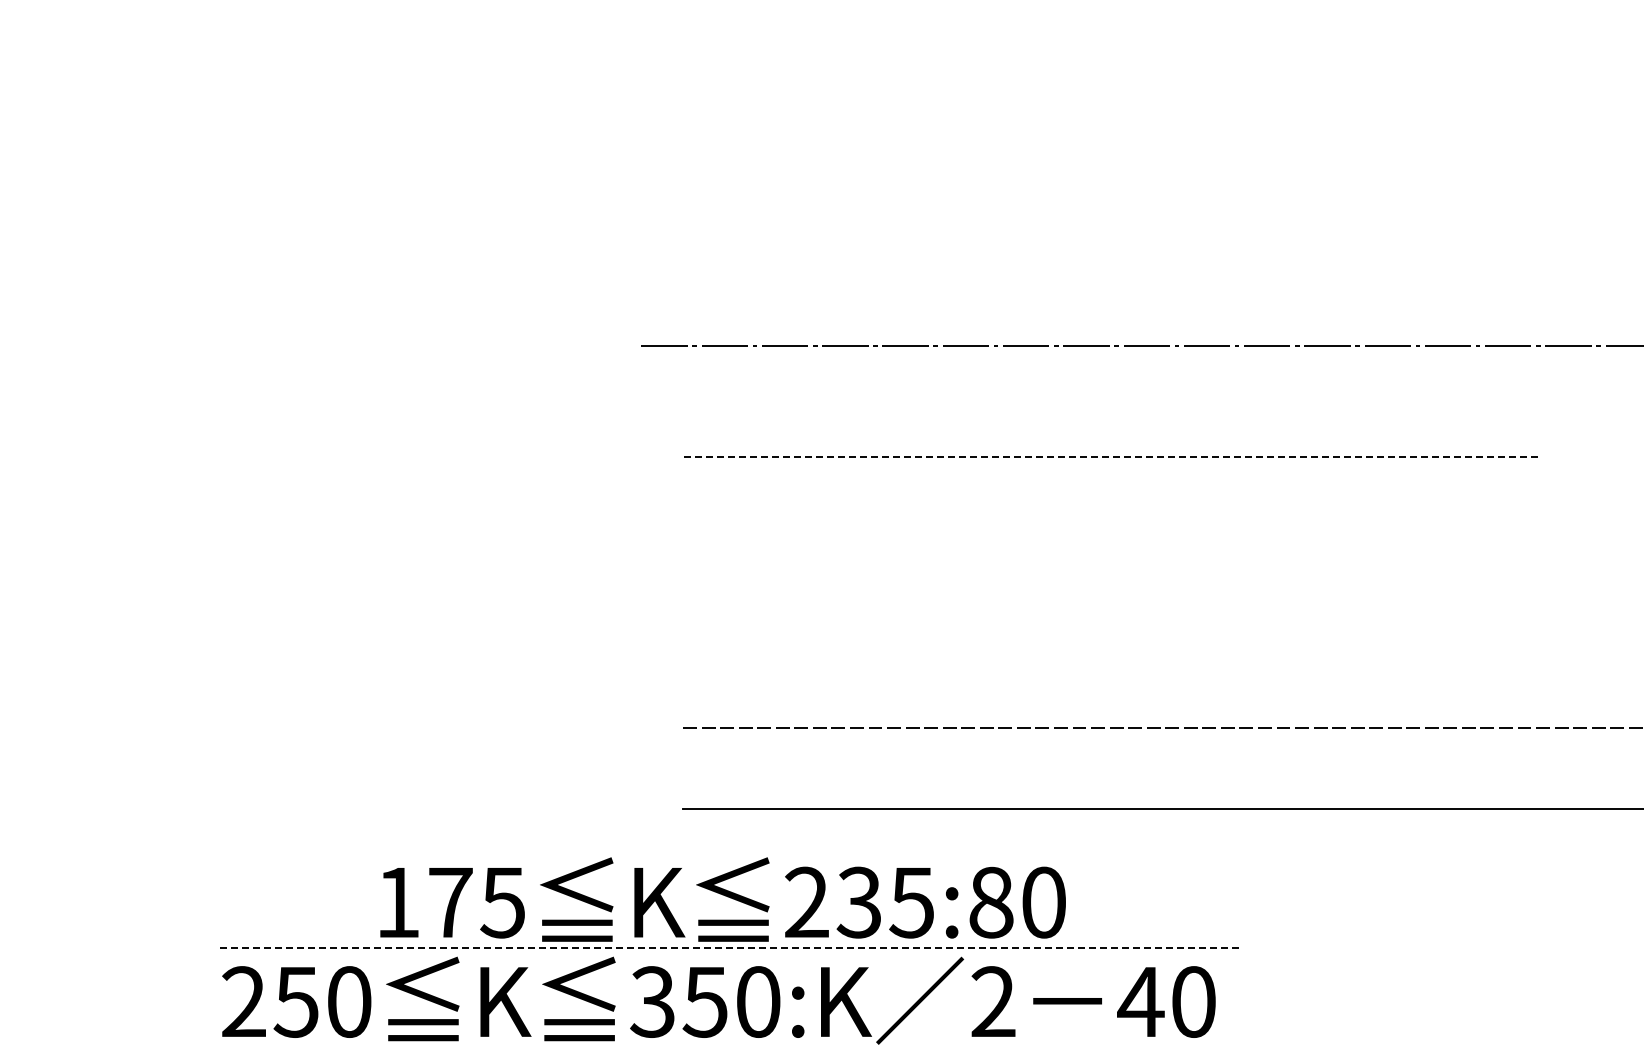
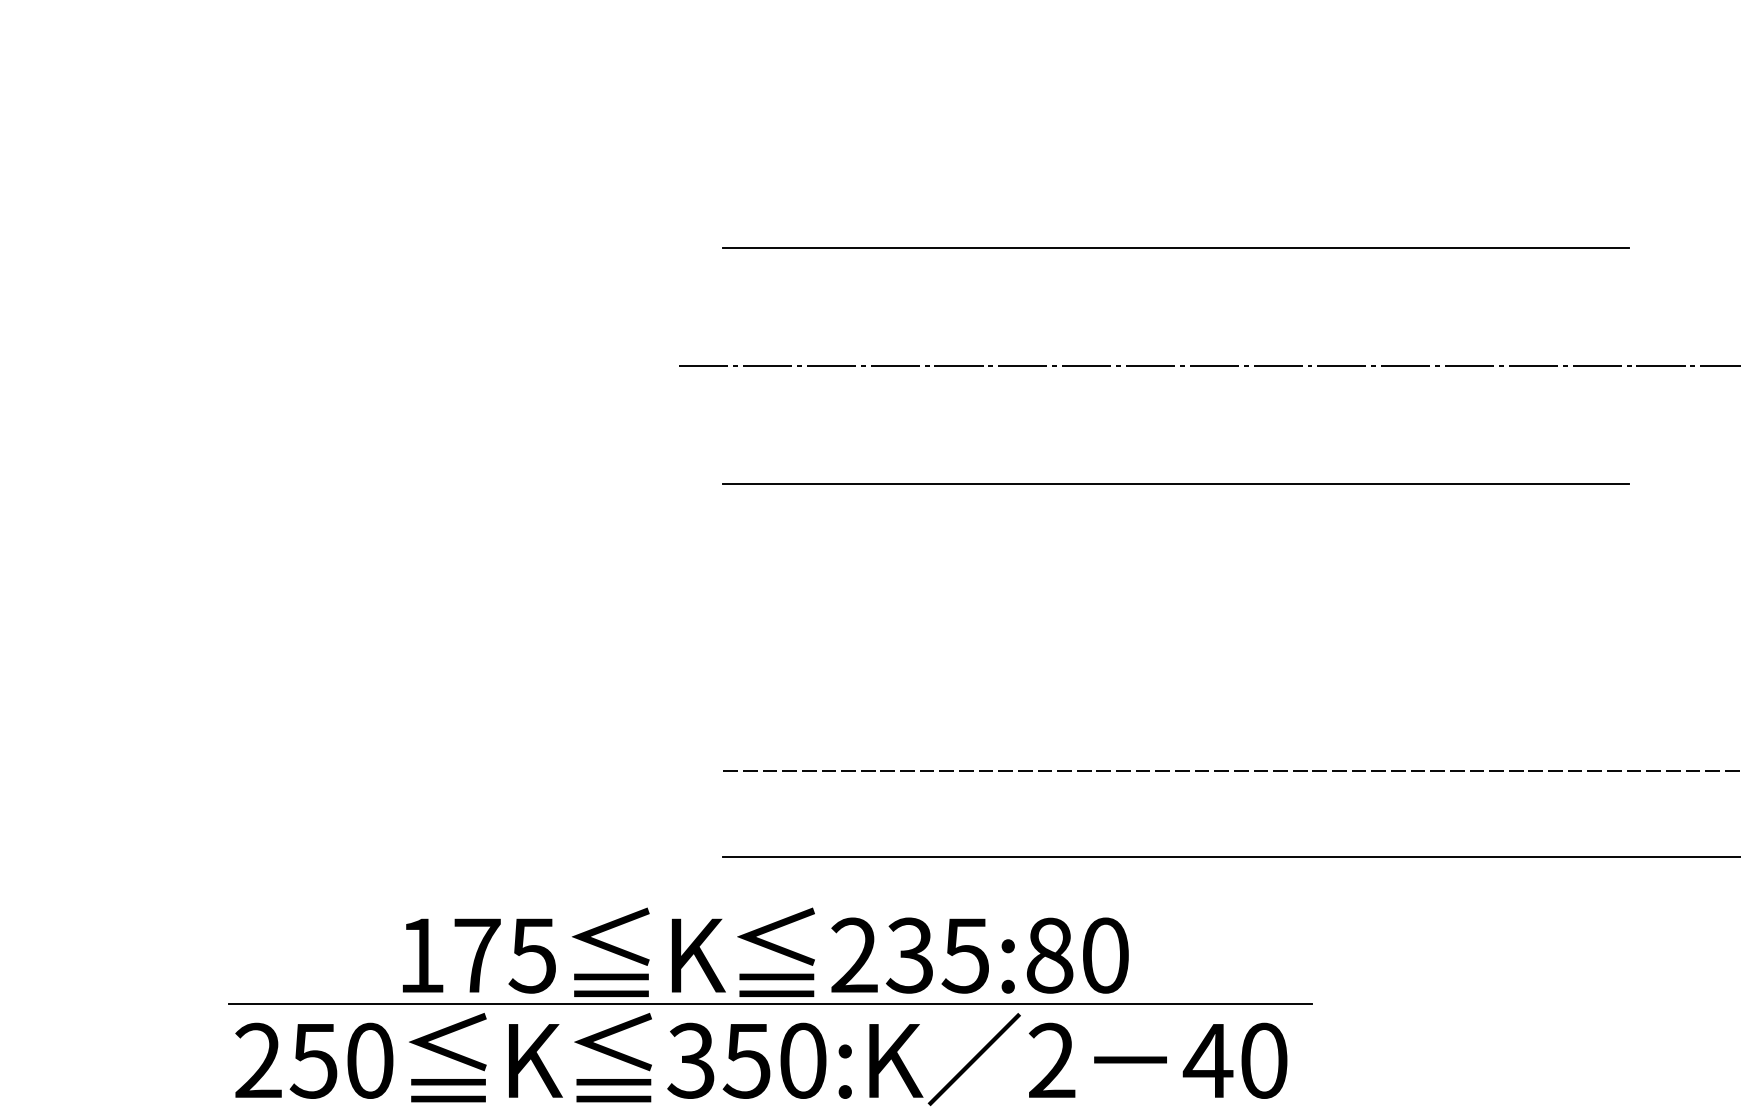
line: (1110, 234) -> (1175, 248), added
line: (1110, 457) -> (1175, 484), dashed -> solid
line: (727, 948) -> (770, 1004), dashed -> solid

